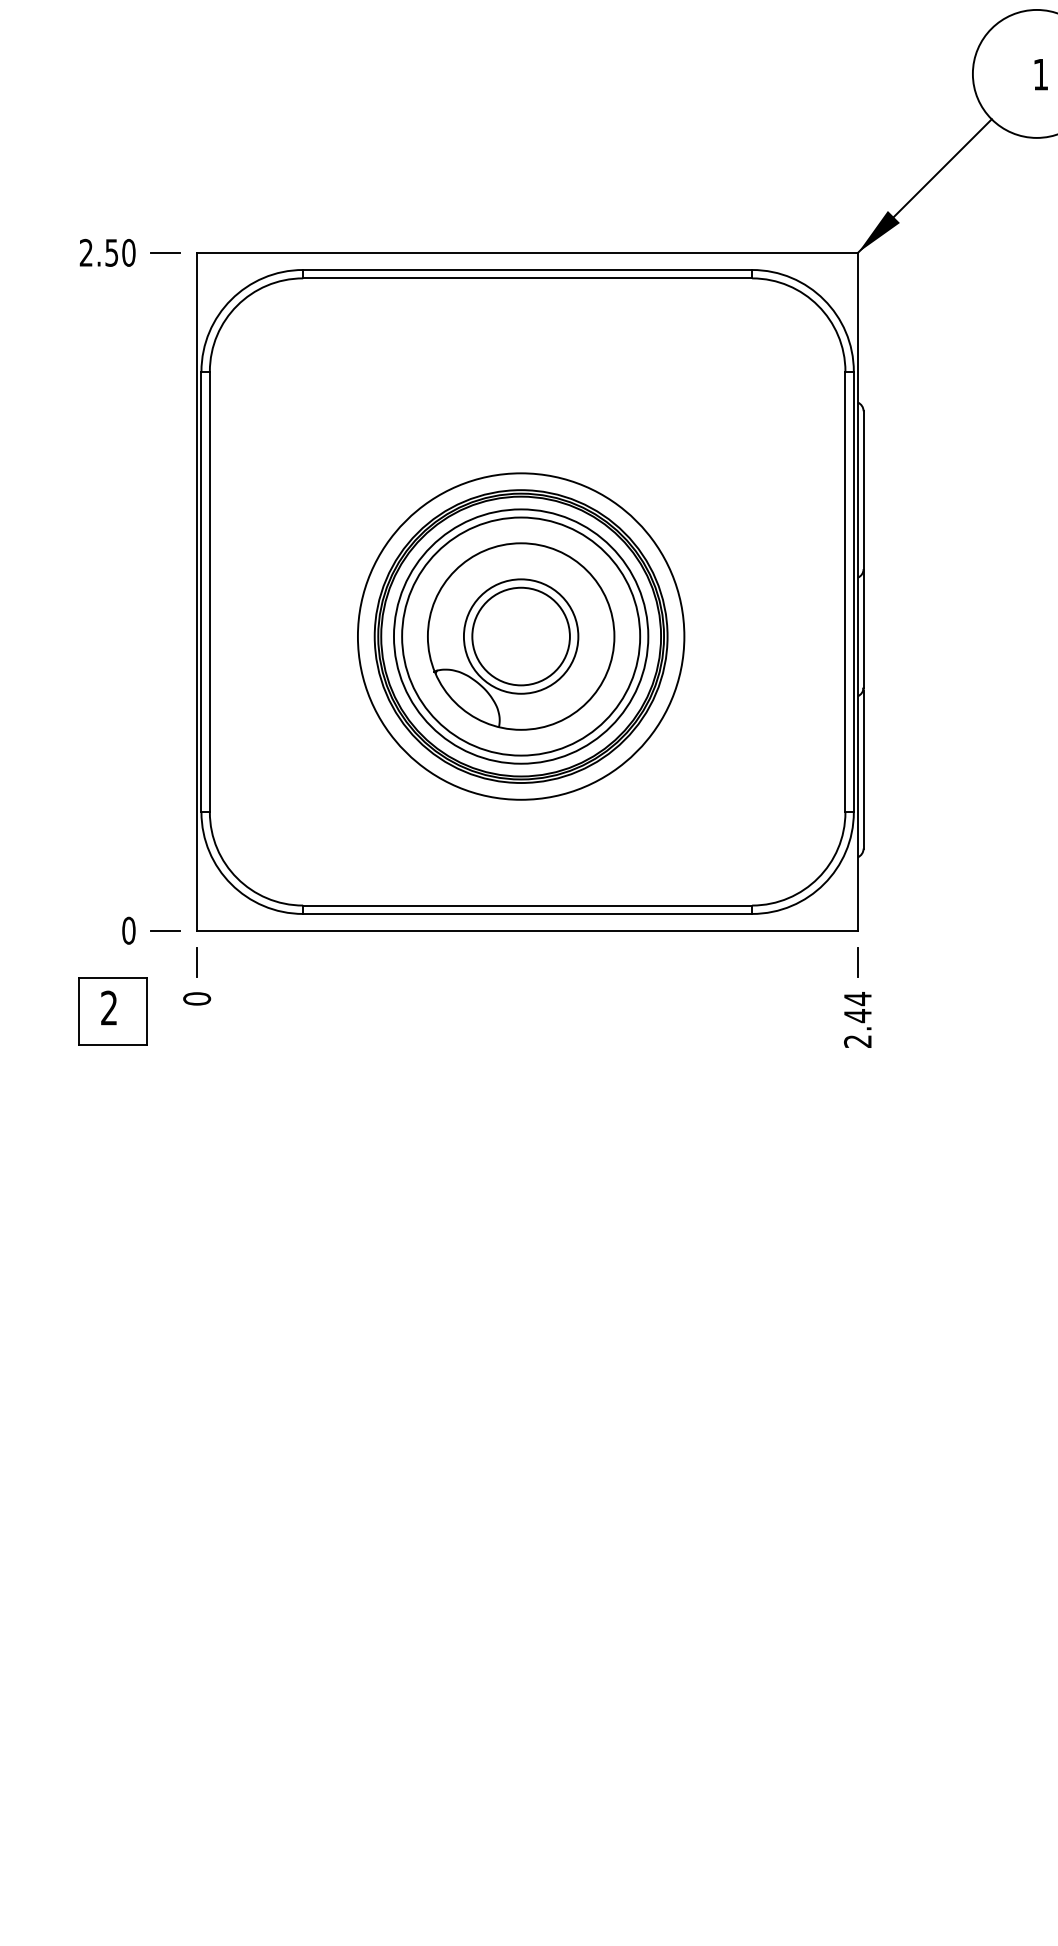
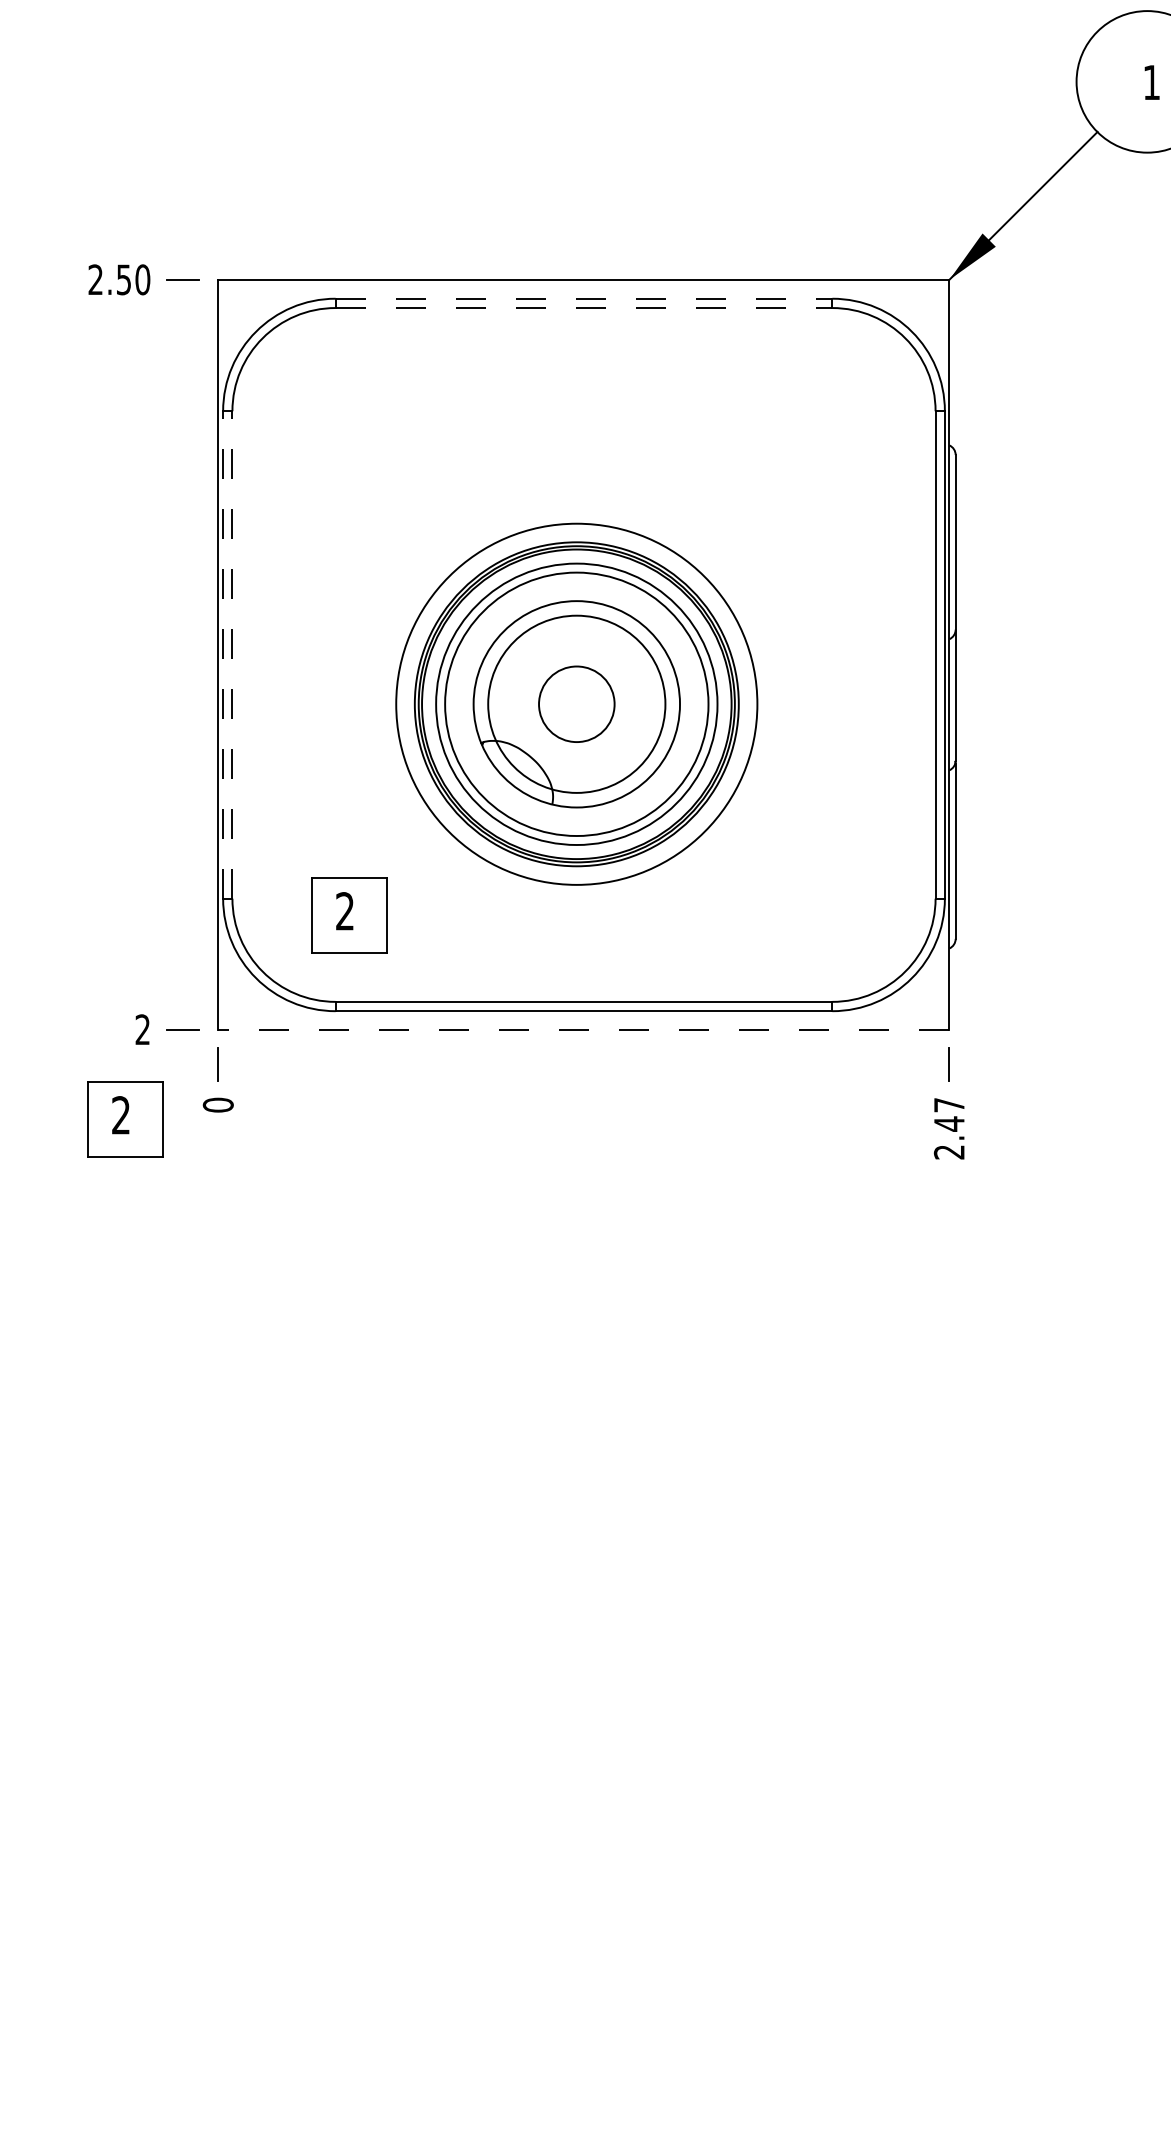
line: (528, 269) -> (584, 298), solid -> dashed
line: (528, 278) -> (584, 308), solid -> dashed
line: (201, 591) -> (223, 654), solid -> dashed
line: (209, 591) -> (232, 654), solid -> dashed
circle: (520, 636) -> (576, 704), size x0.7
circle: (520, 636) -> (576, 704), size x1.4
part: (315, 827) -> (349, 915), added
text: (128, 930) -> (142, 1029), 0 -> 2
line: (527, 930) -> (583, 1029), solid -> dashed
text: (858, 999) -> (949, 1105), 2.44 -> 2.47

